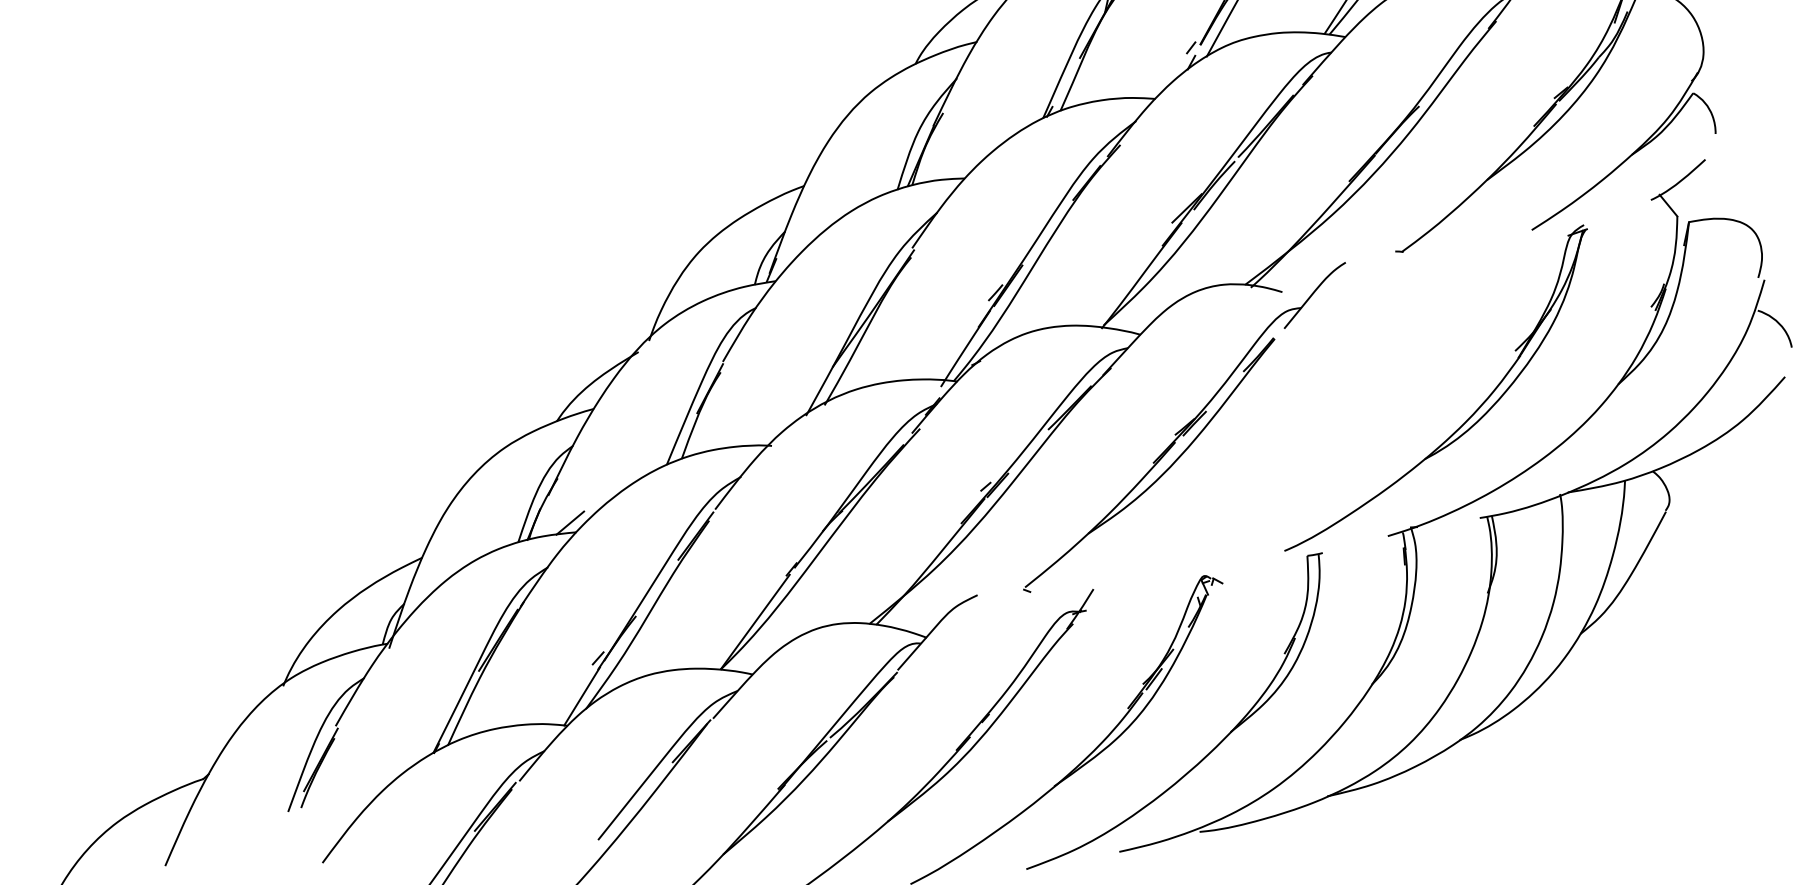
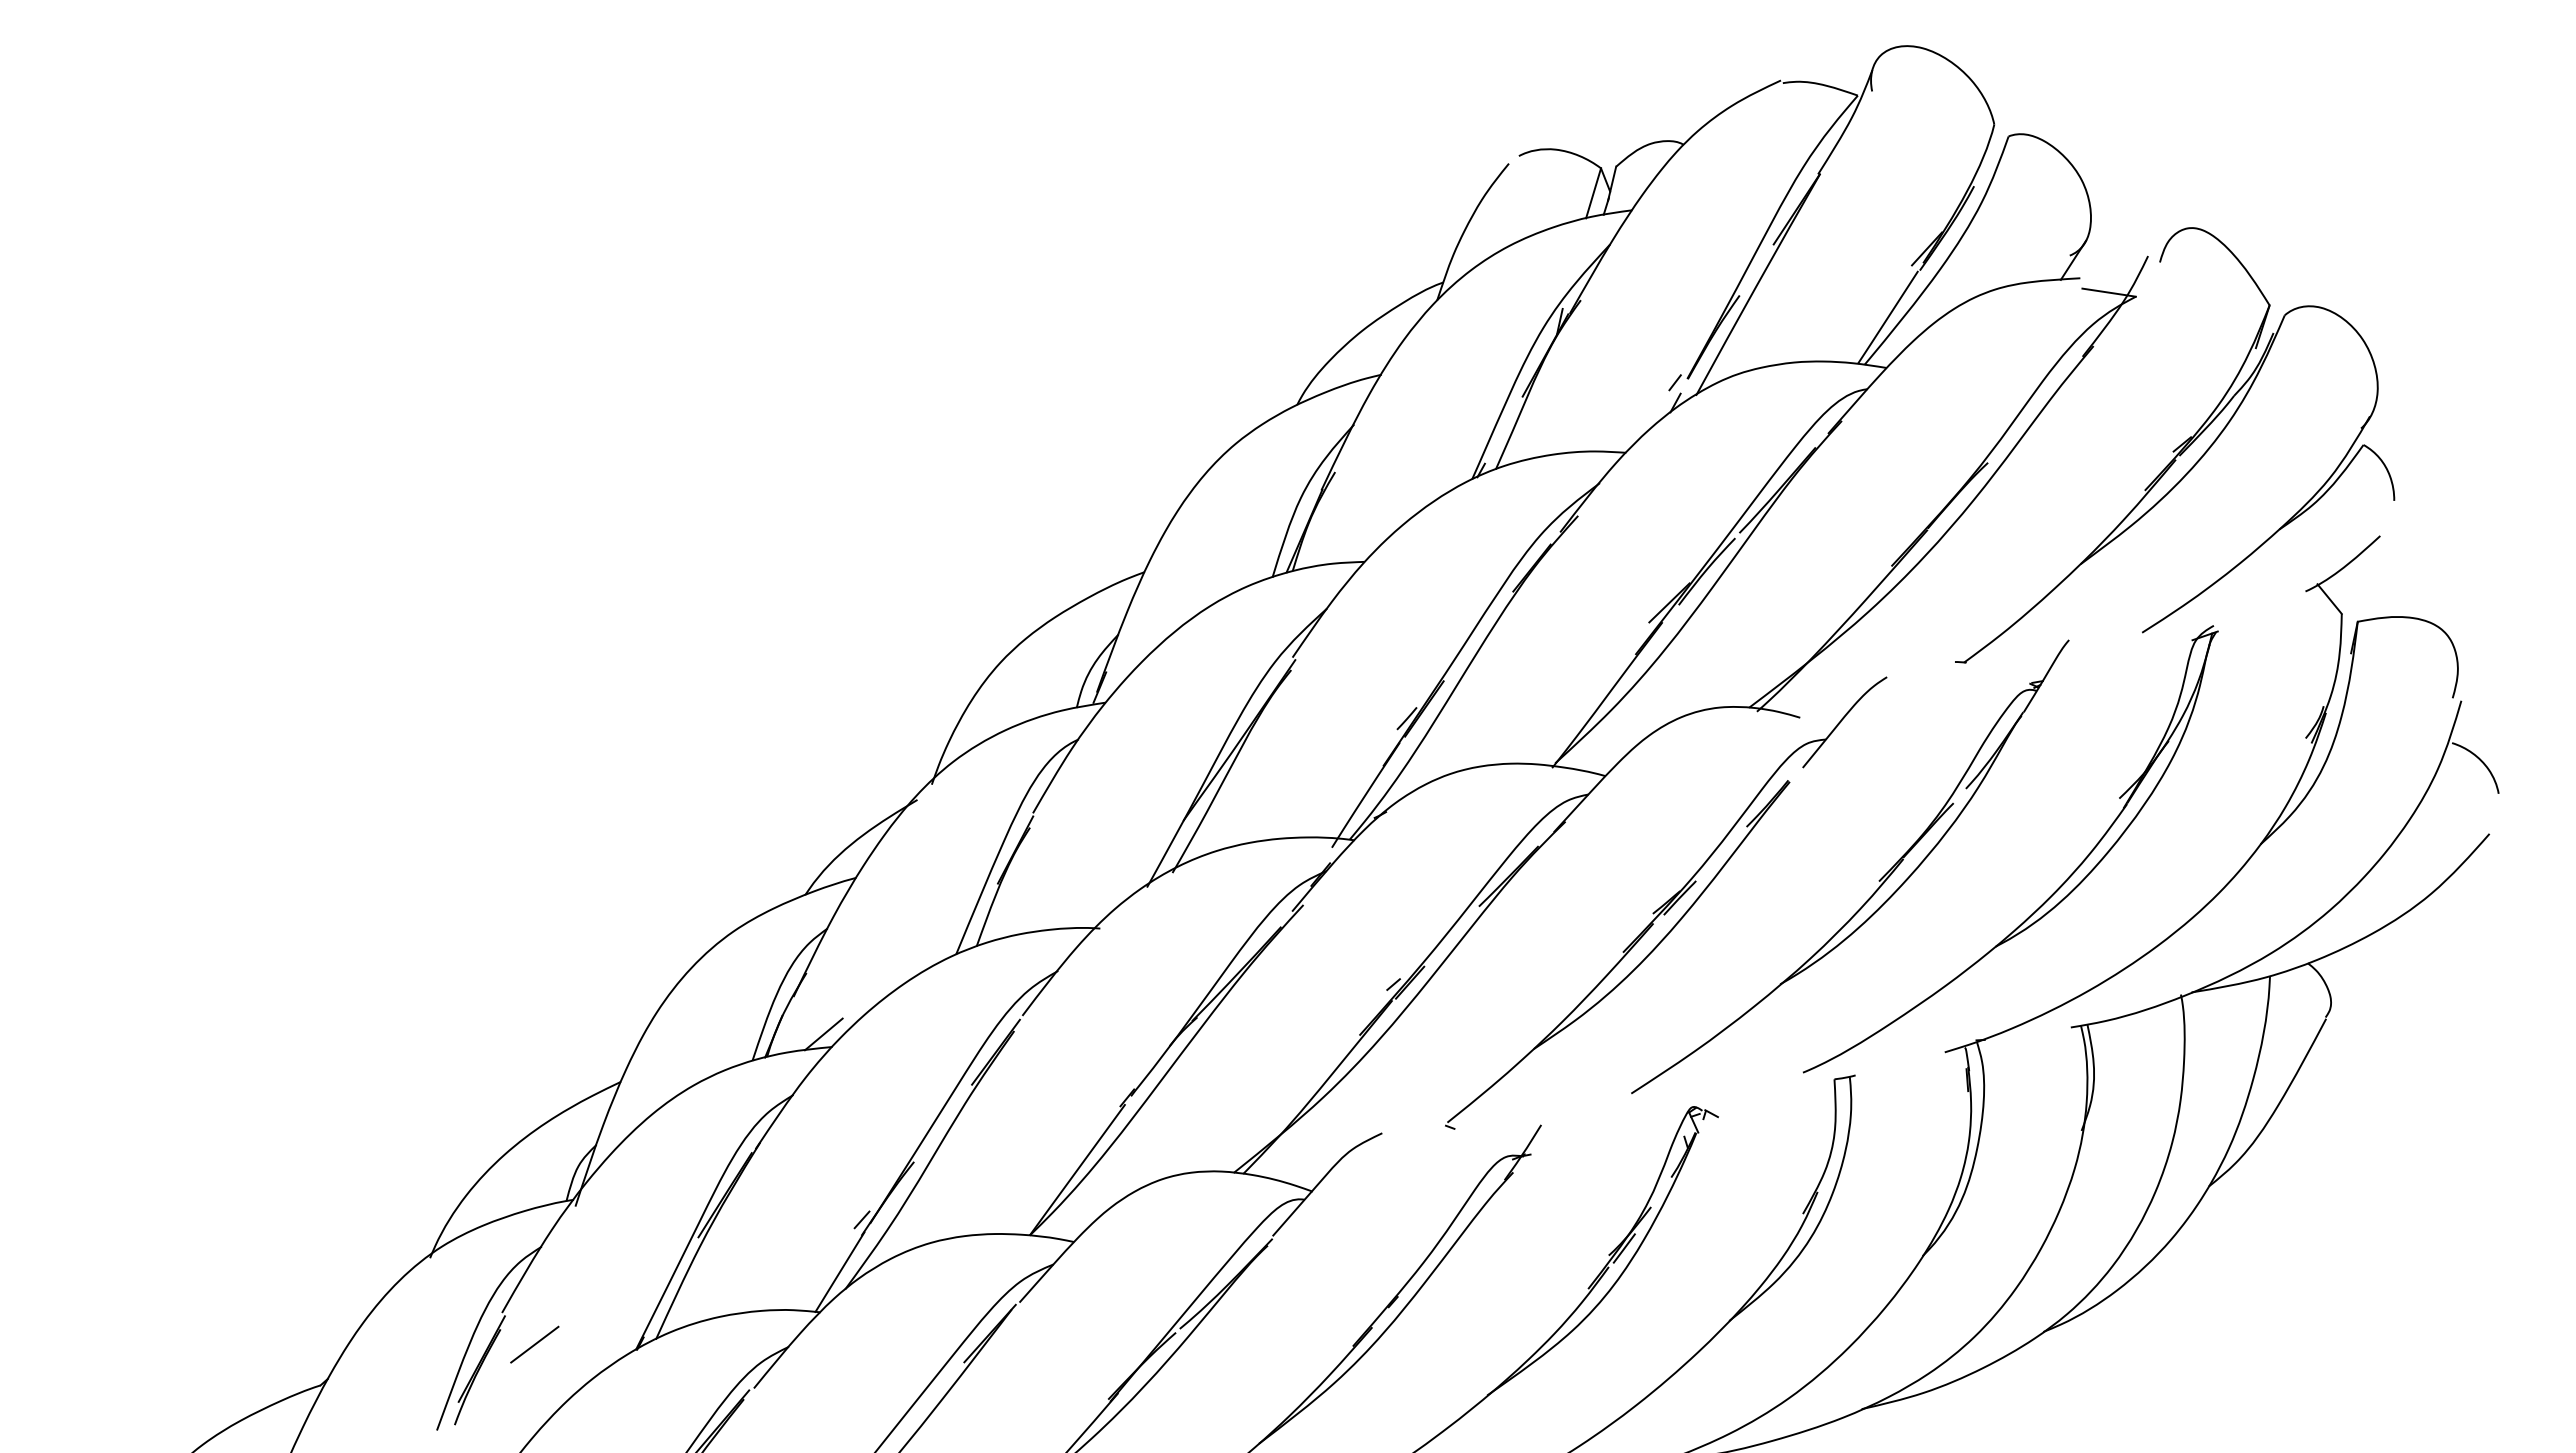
part: (1339, 410) -> (1878, 880), added
line: (359, 749) -> (534, 1344), added

